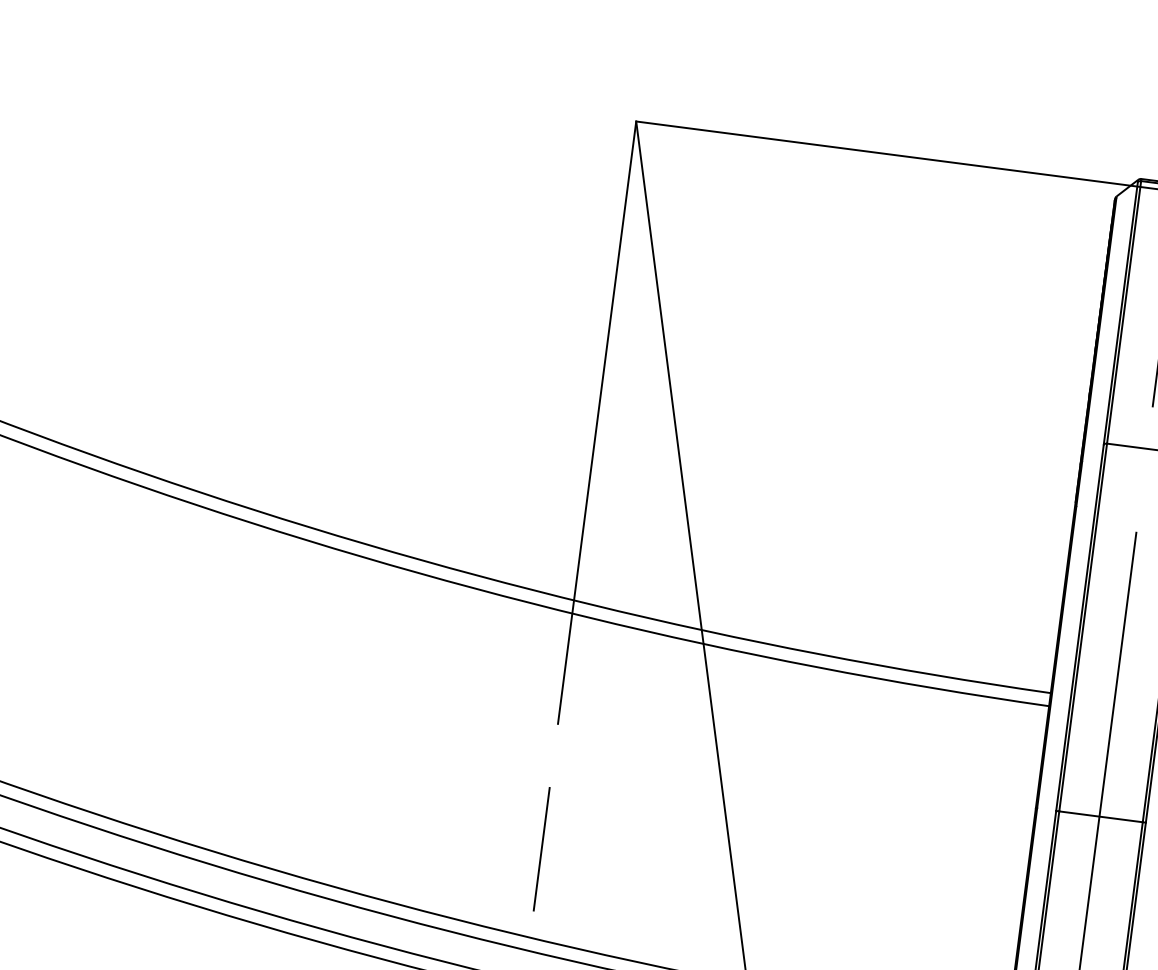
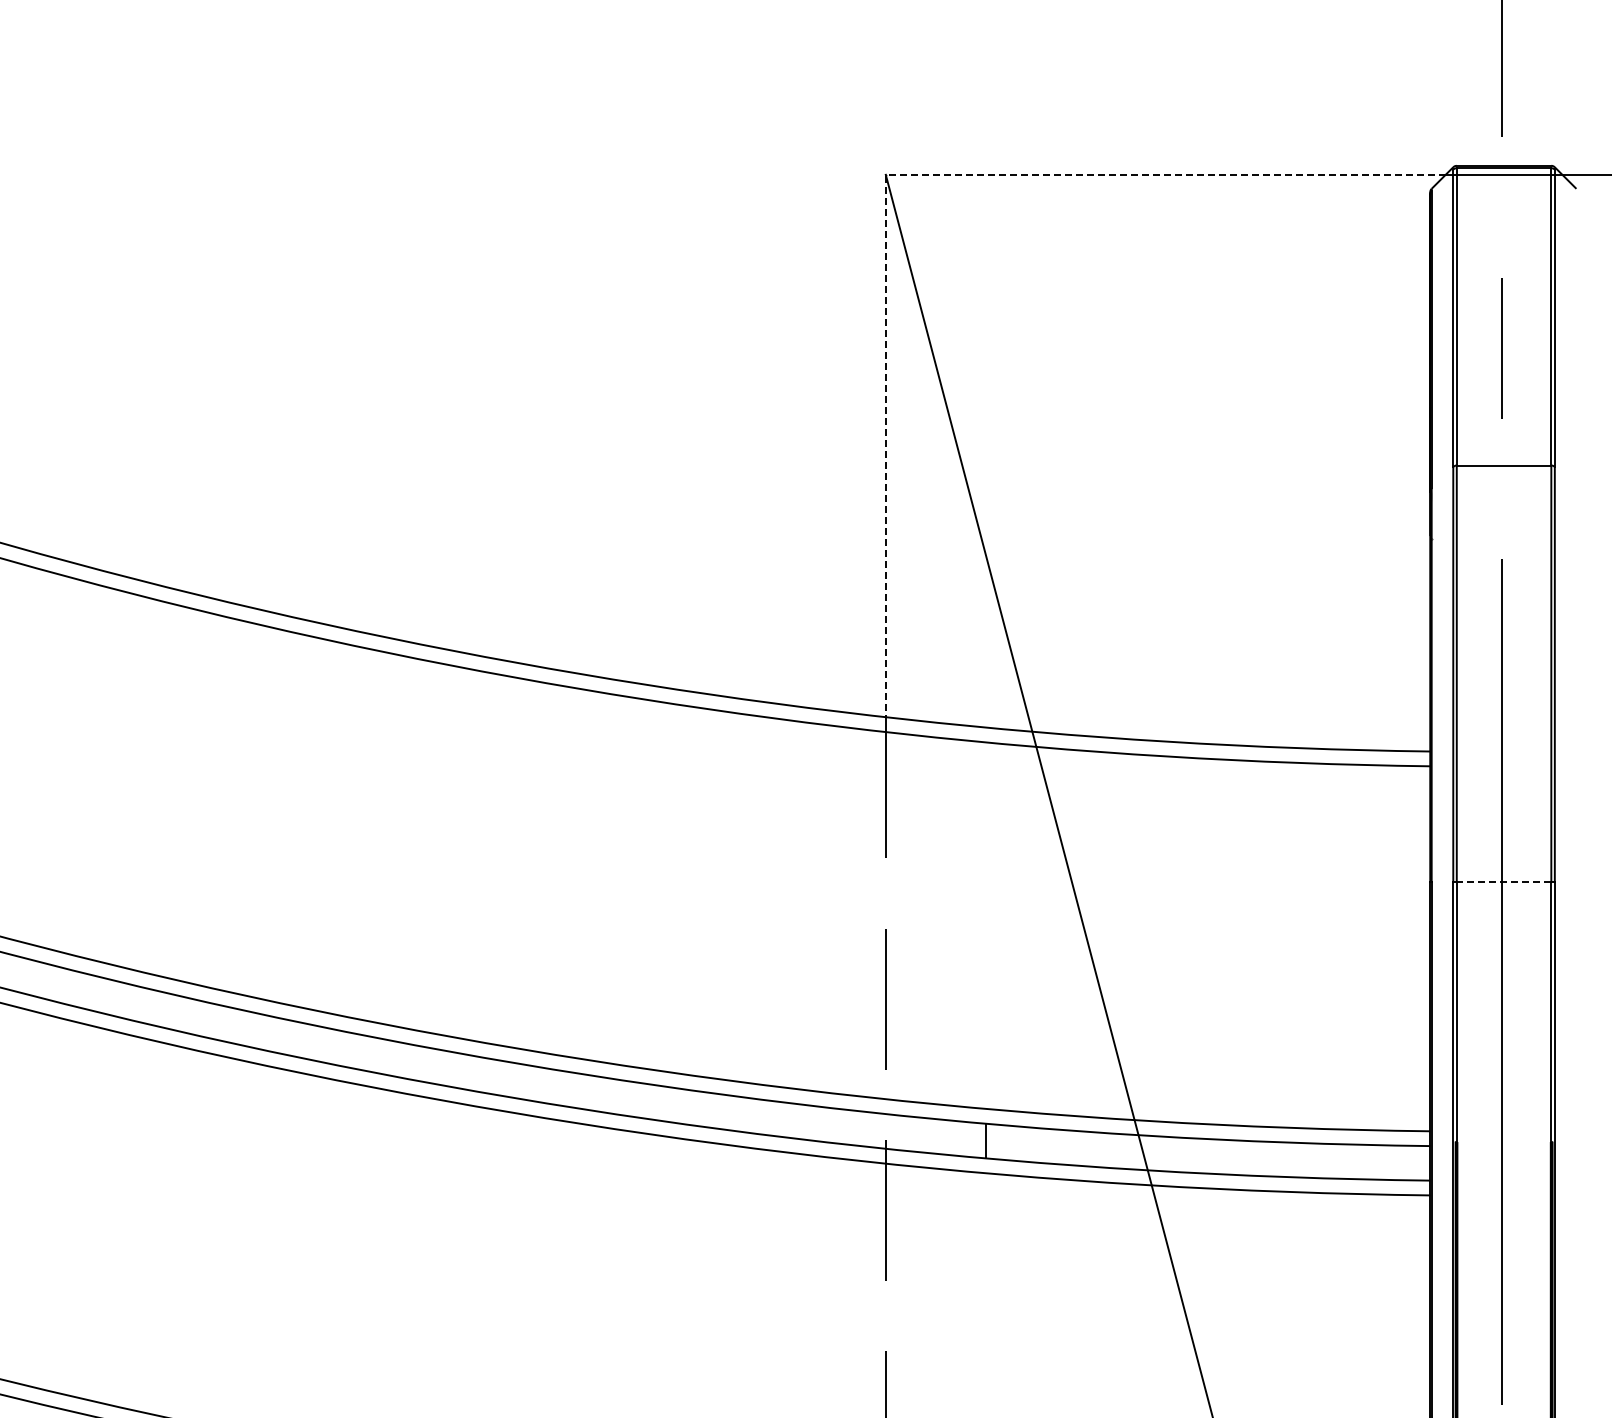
line: (642, 121) -> (892, 174), solid -> dashed
line: (1100, 817) -> (1503, 882), solid -> dashed

